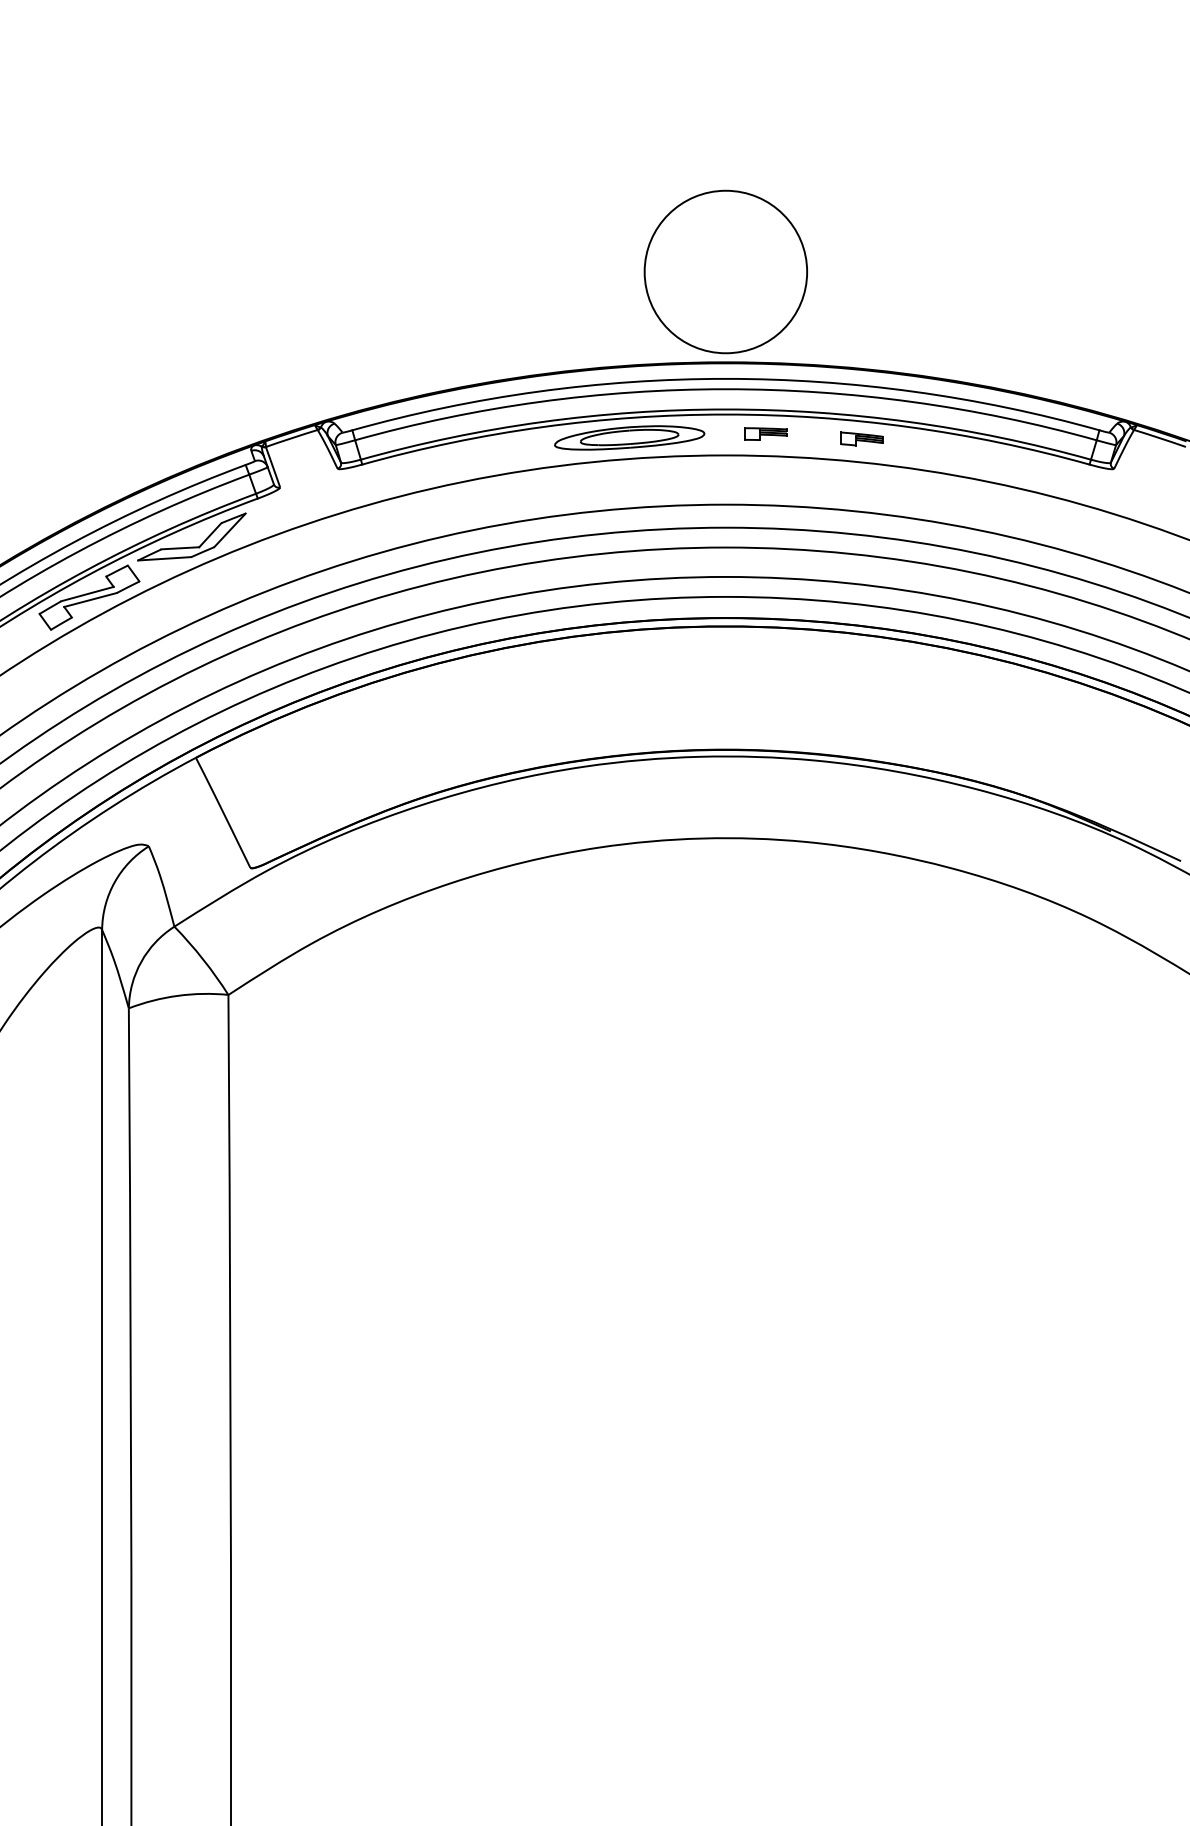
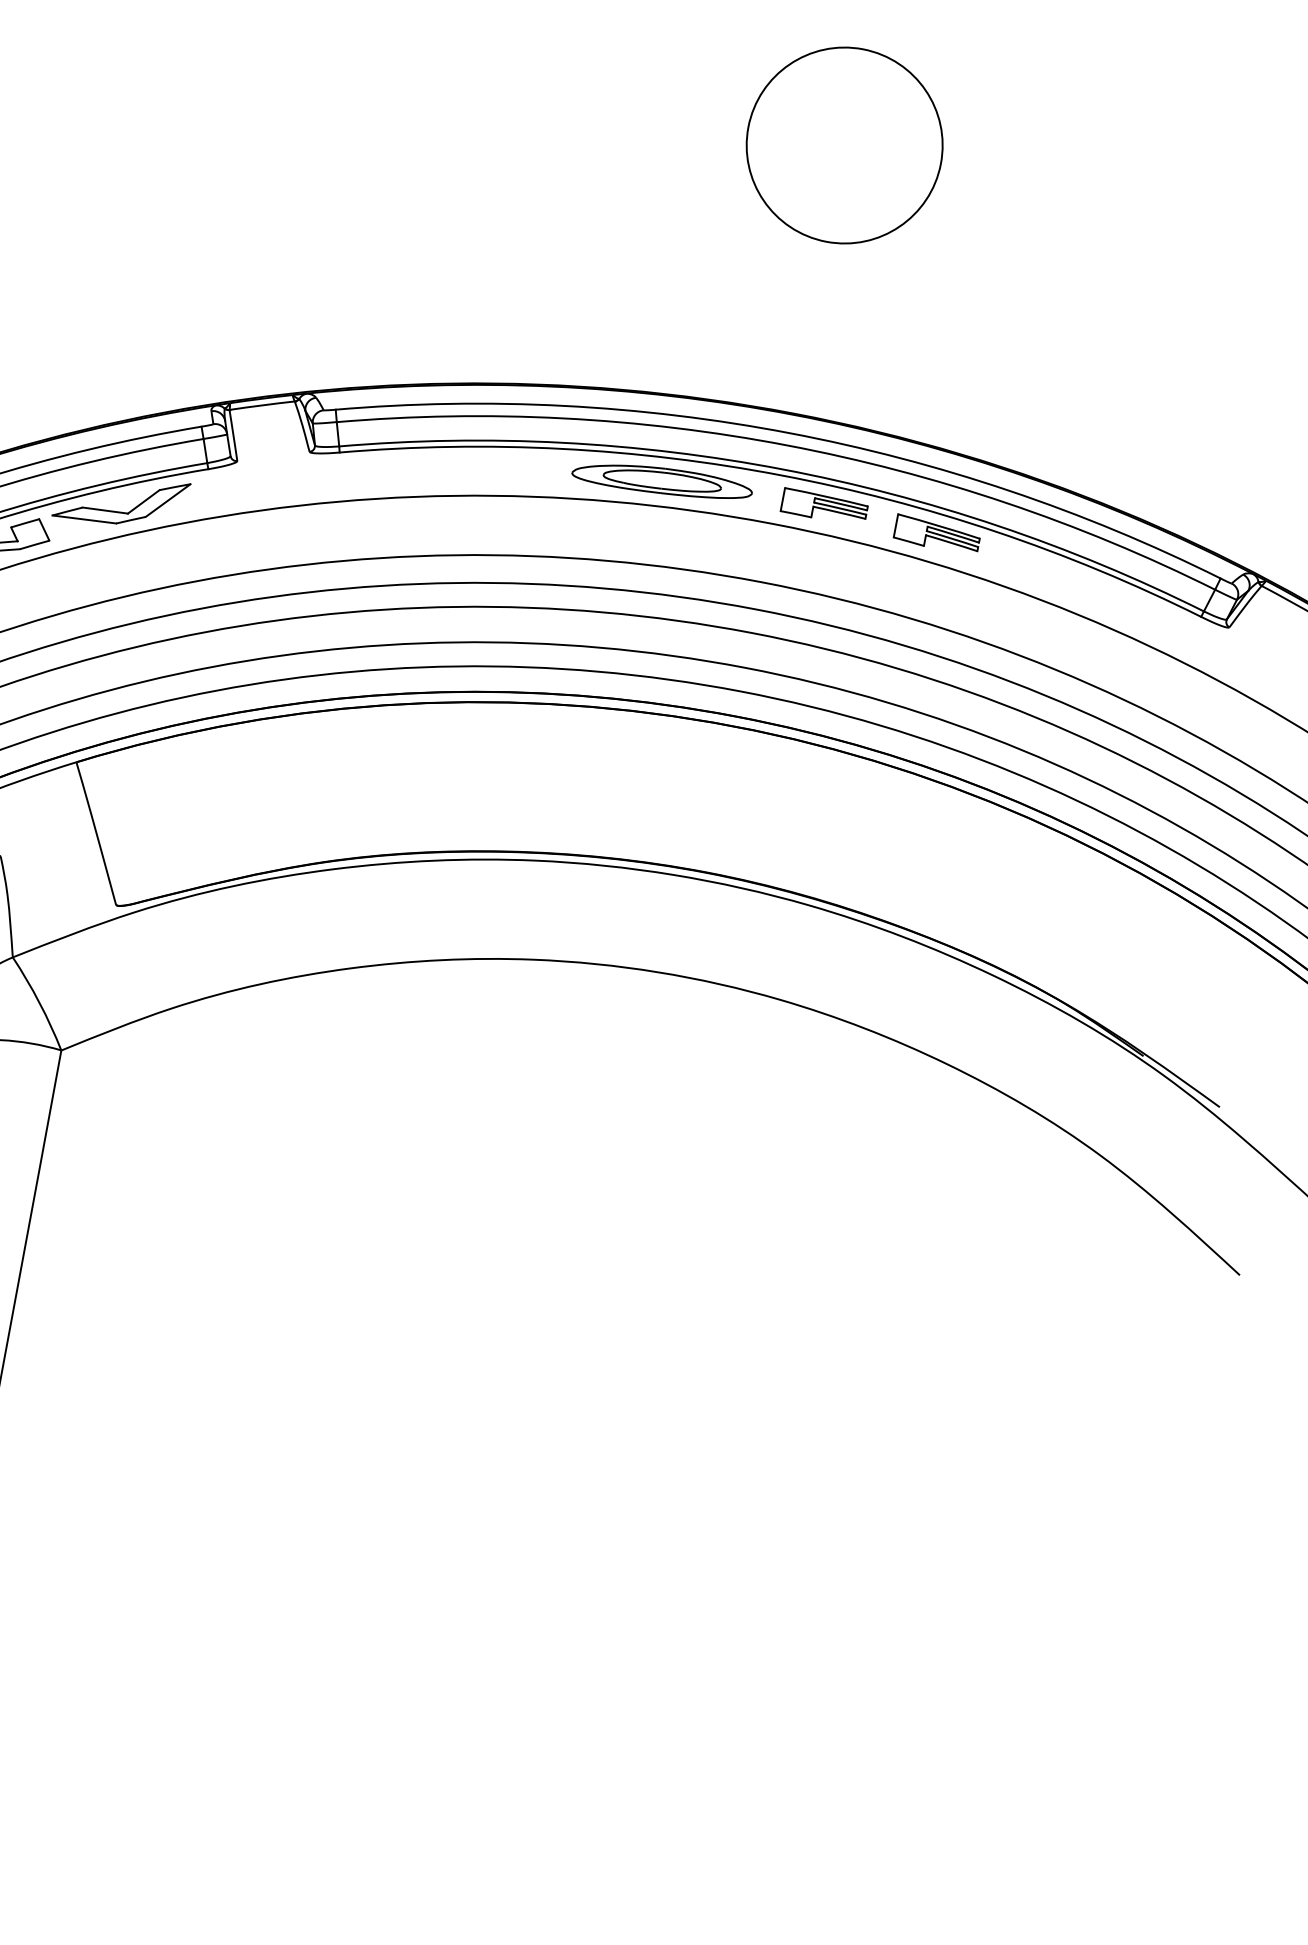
circle: (725, 271) -> (844, 144), moved
part: (765, 433) -> (824, 506), size x1.67
part: (861, 438) -> (936, 534), size x1.67

